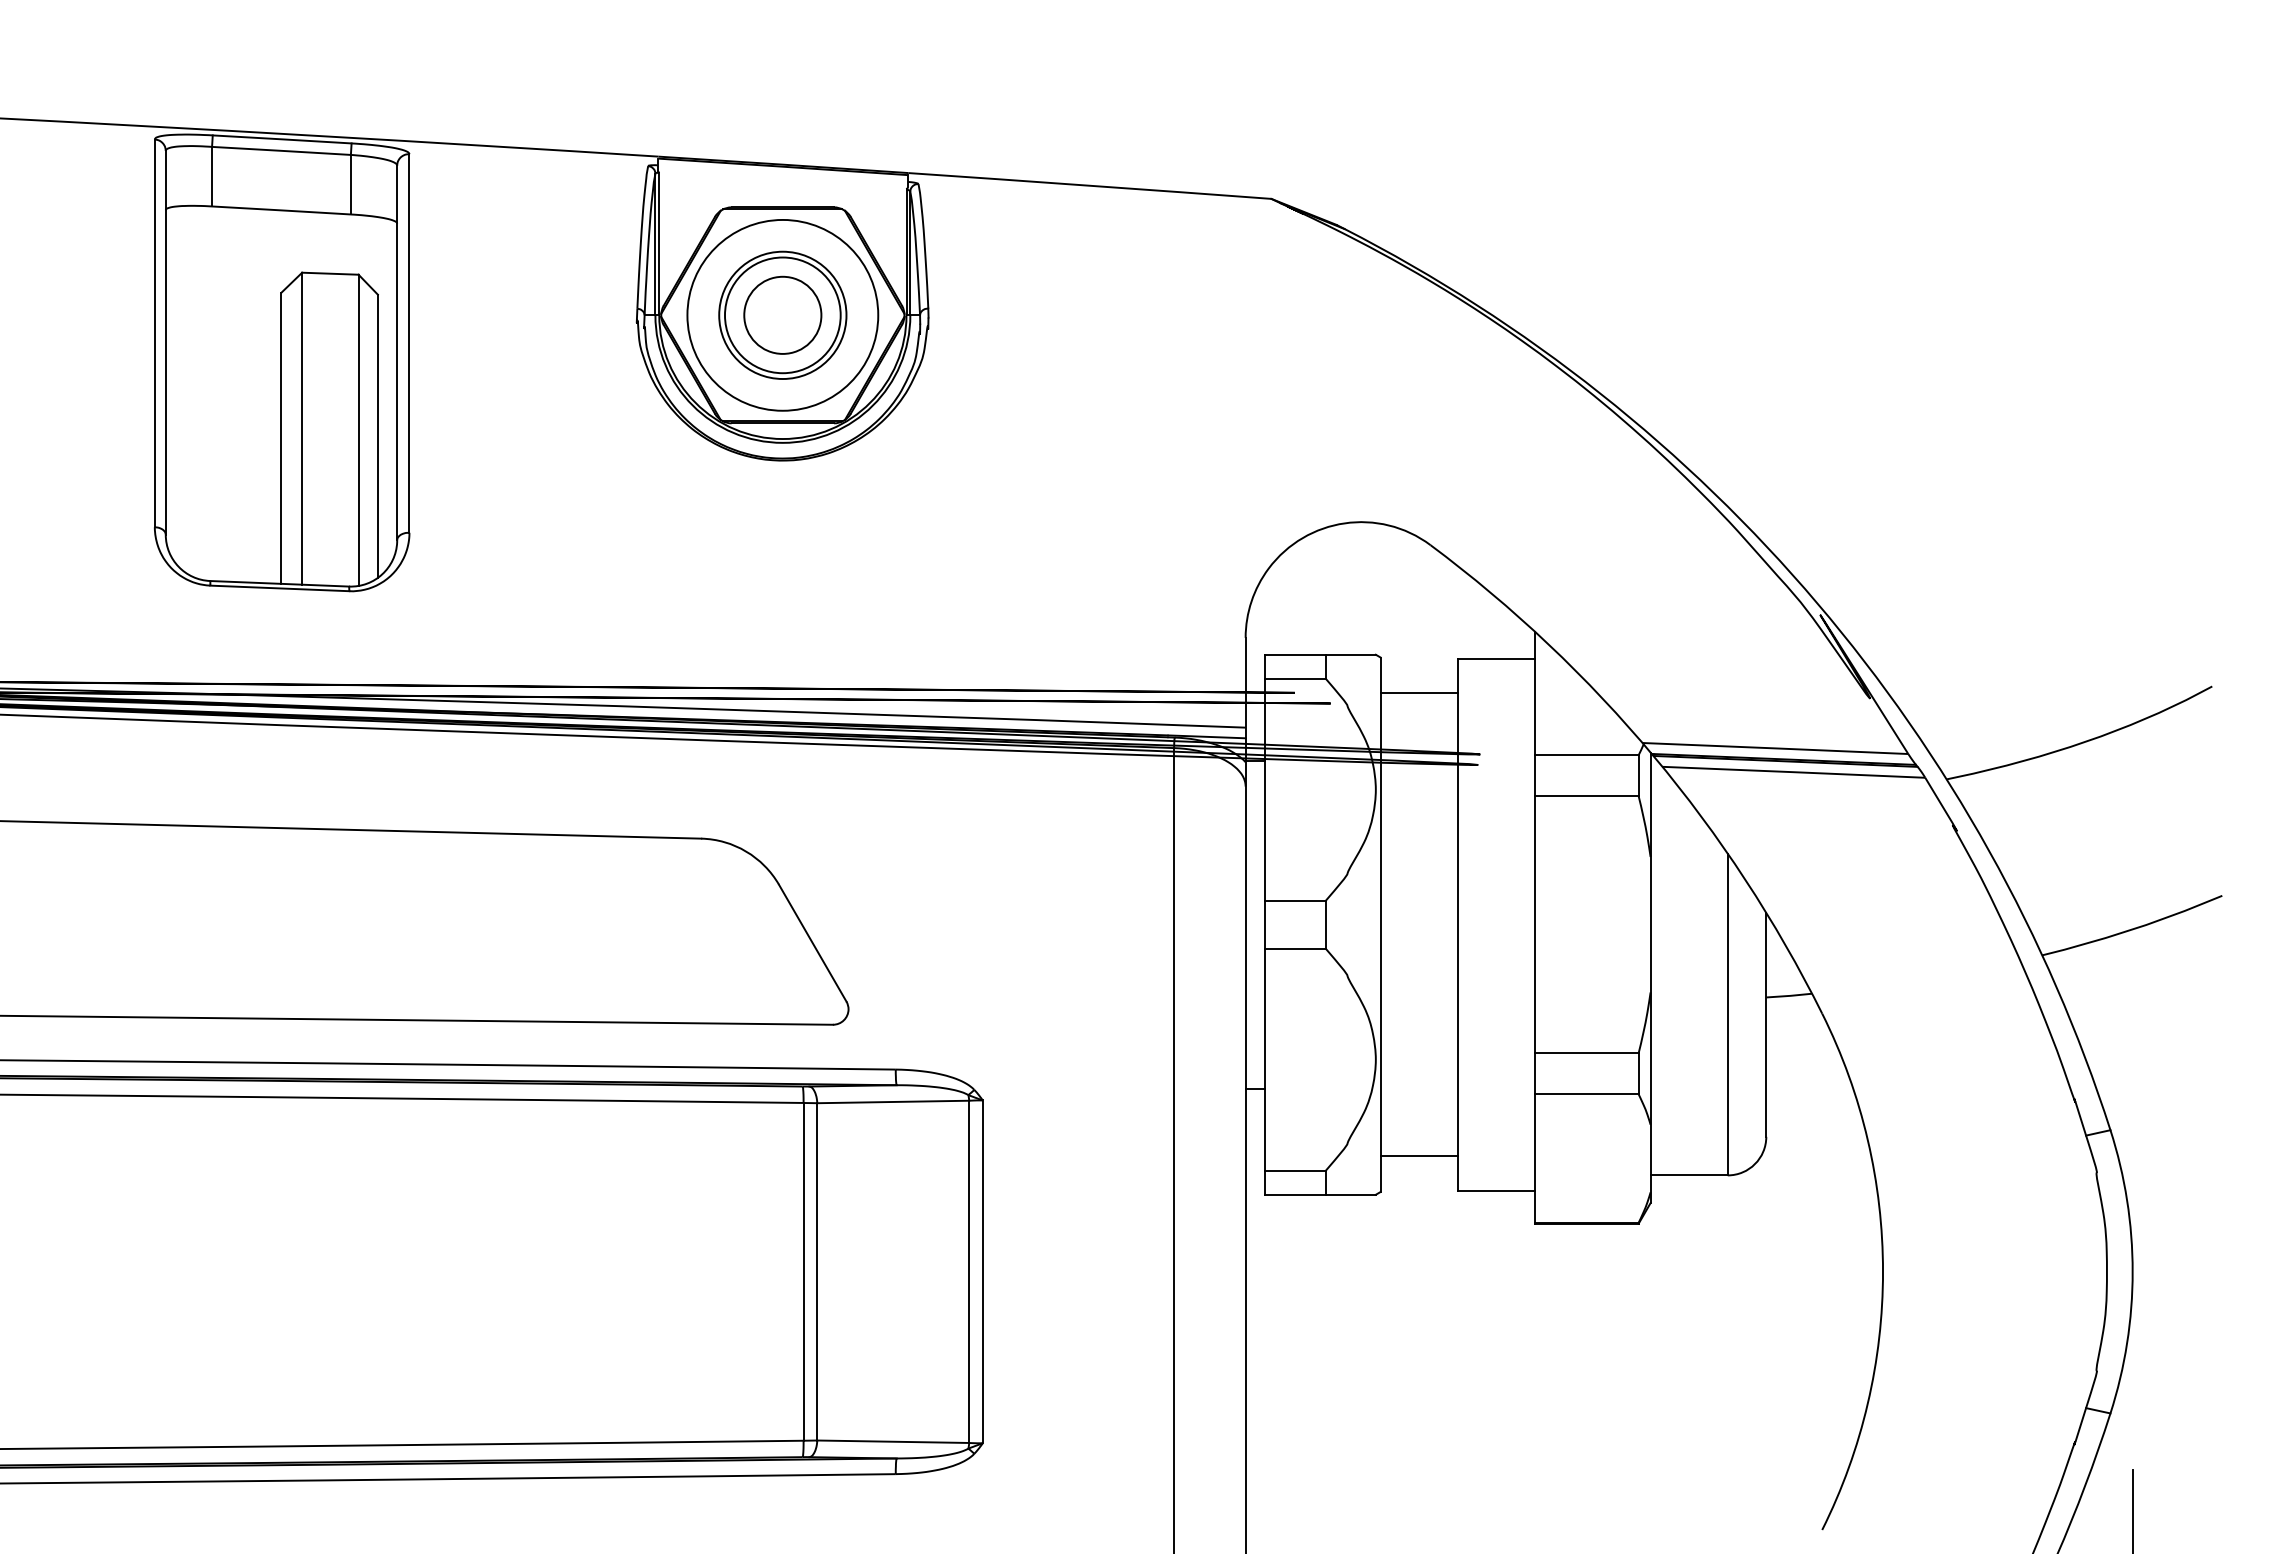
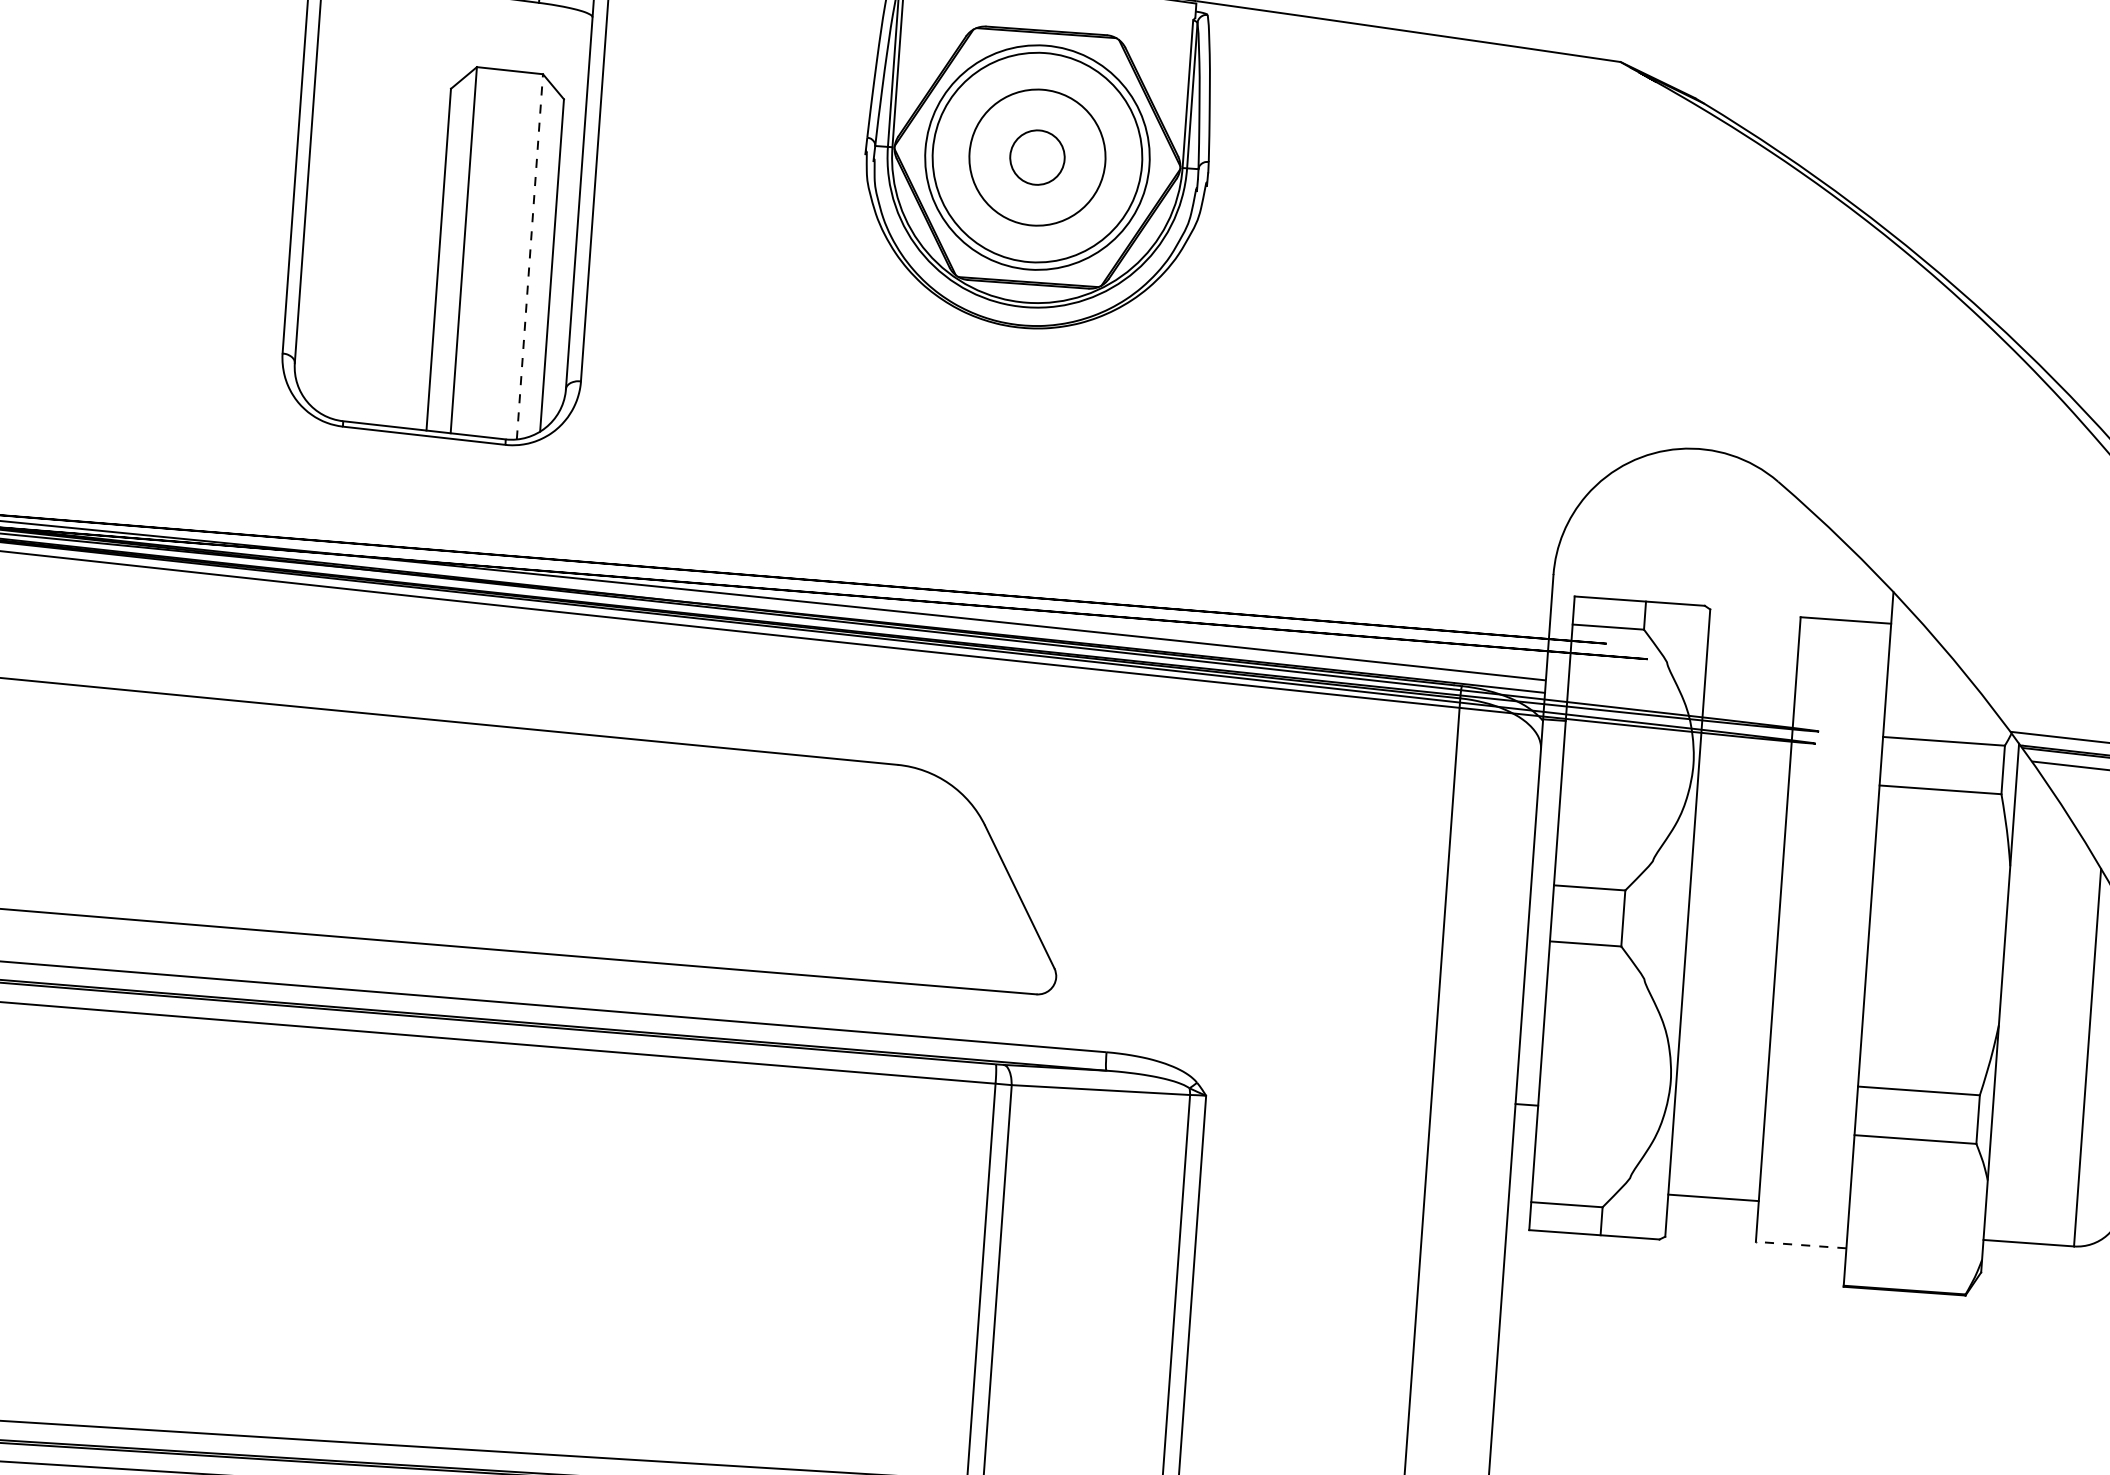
circle: (782, 314) -> (1037, 156), size x0.6
circle: (782, 315) -> (1037, 157), size x1.4
line: (358, 430) -> (529, 257), solid -> dashed
line: (1418, 693) -> (1751, 654), removed
line: (1496, 1190) -> (1801, 1244), solid -> dashed

